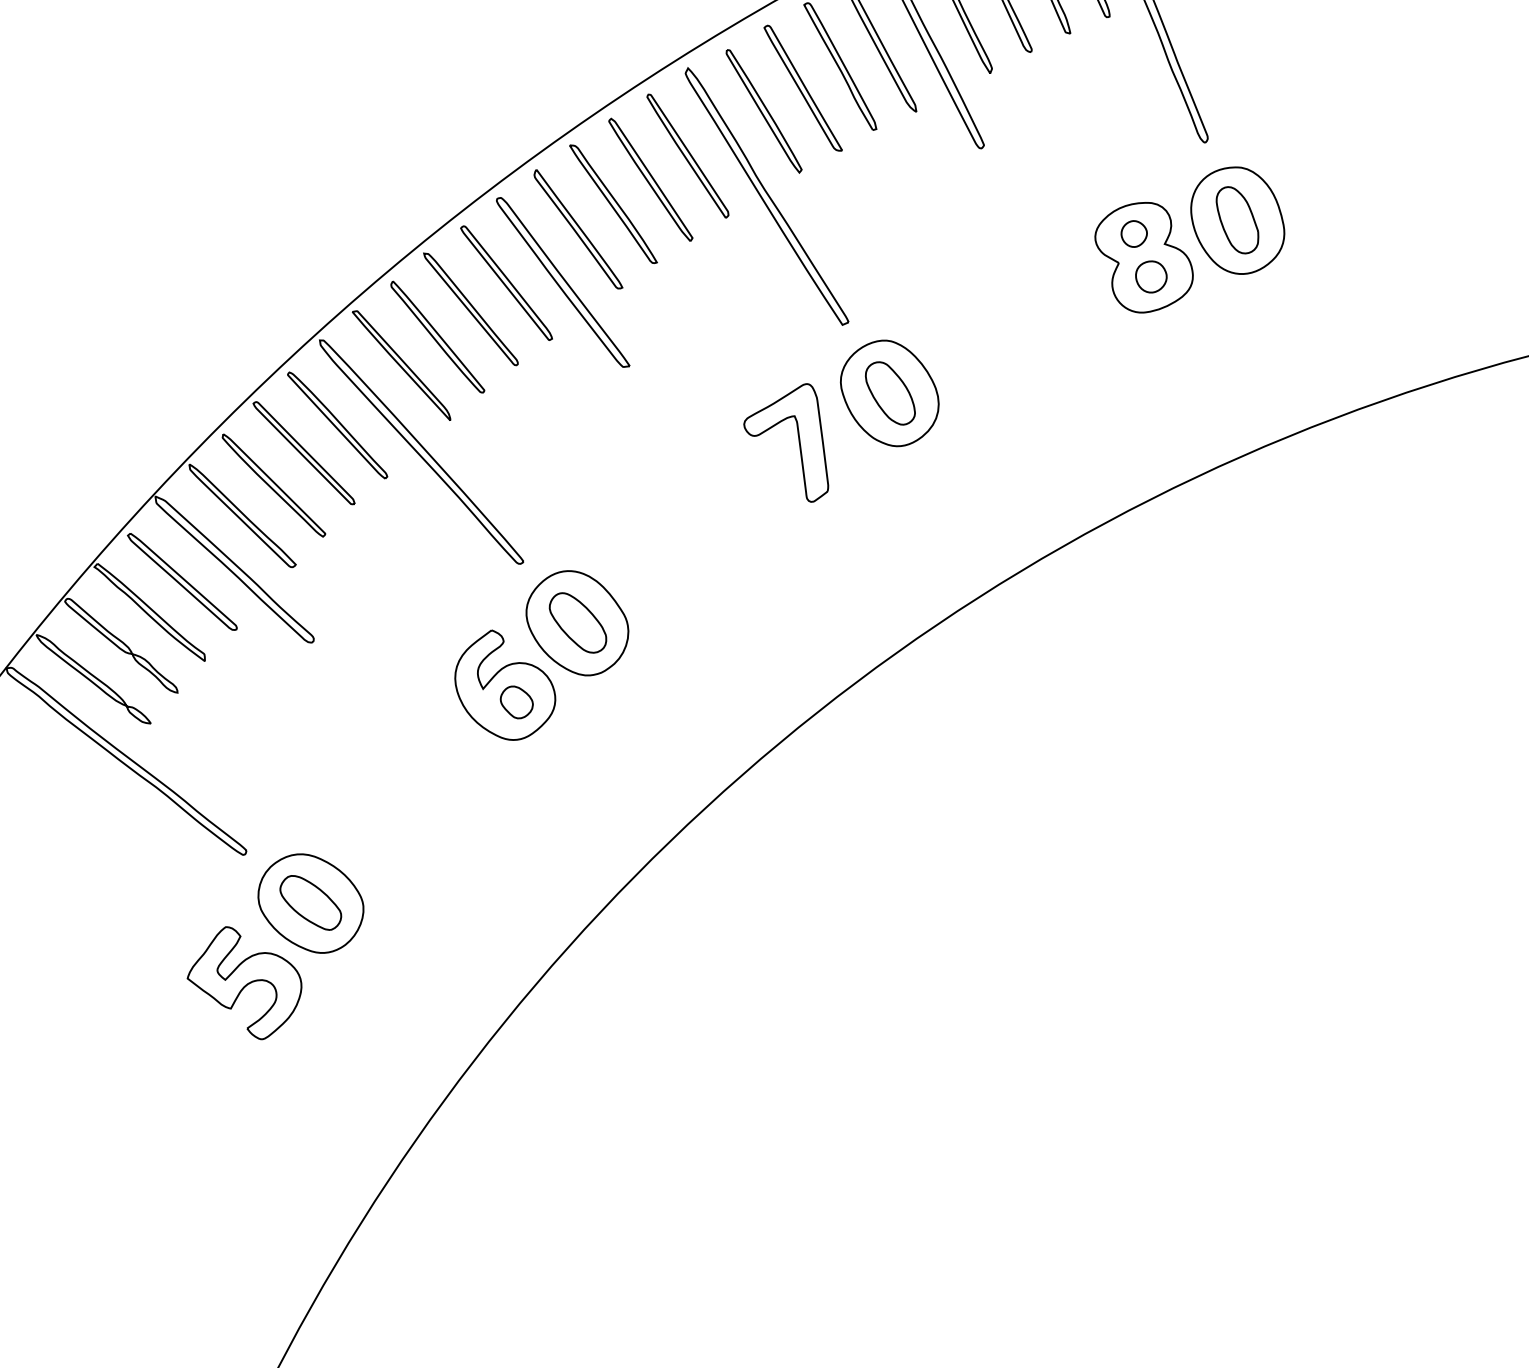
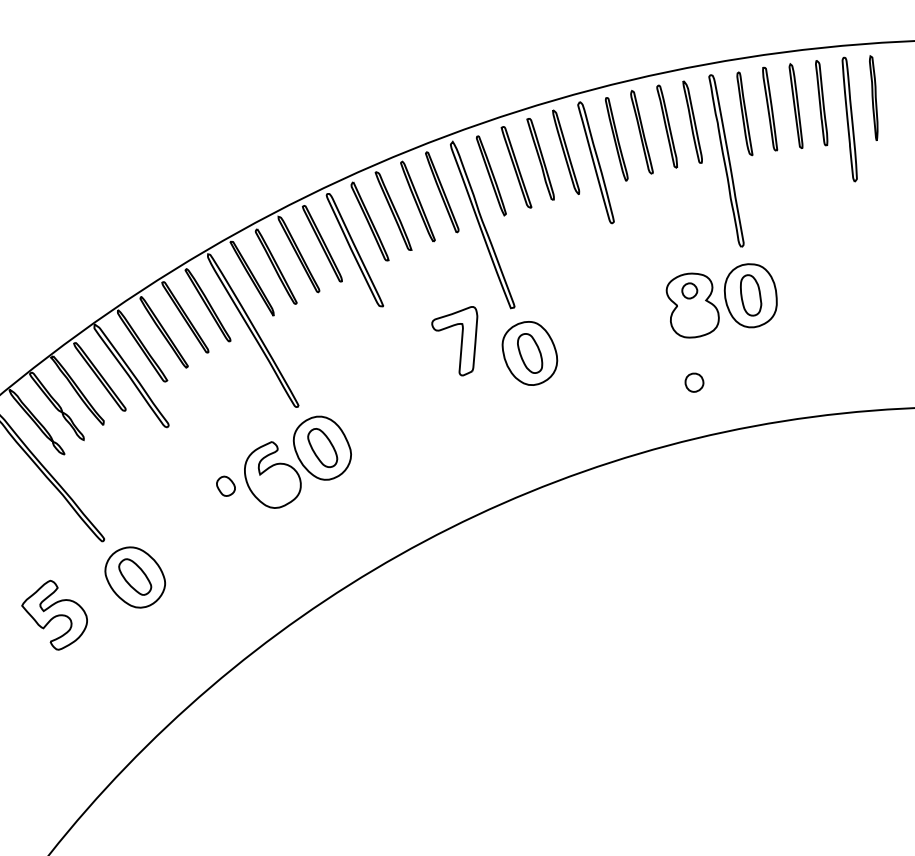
part: (1151, 276) -> (694, 382), moved
part: (798, 449) -> (460, 343), moved
part: (515, 701) -> (225, 485), moved
part: (244, 981) -> (54, 614), moved

